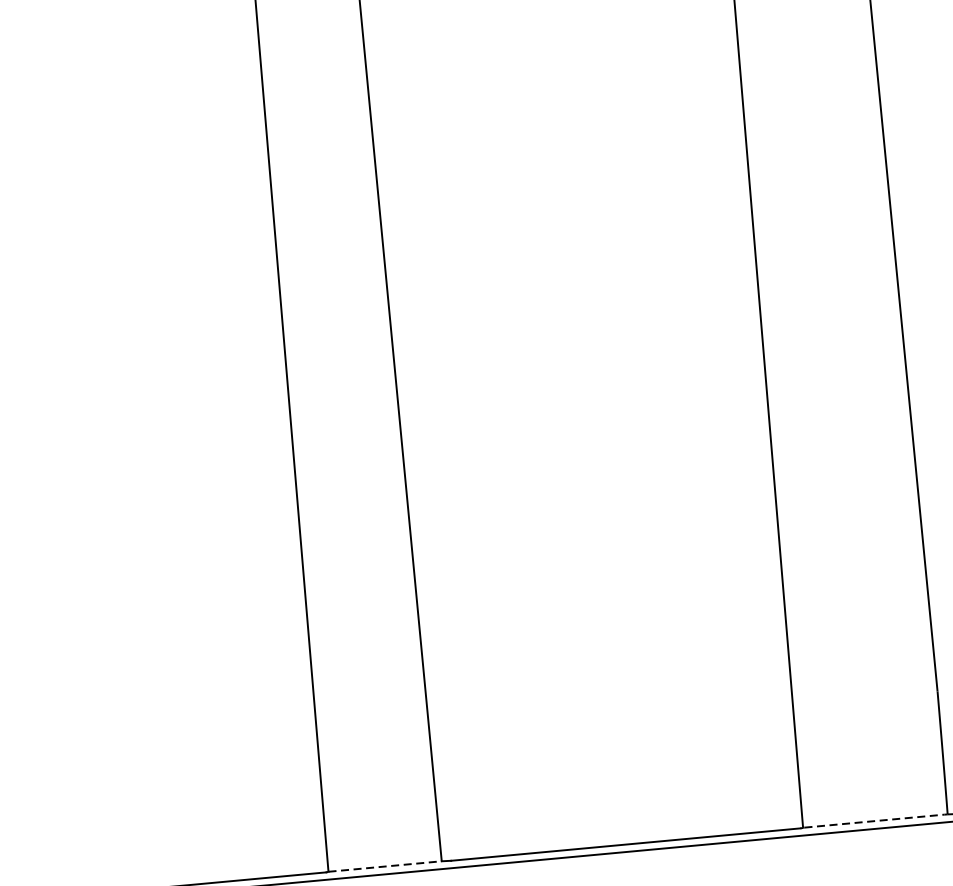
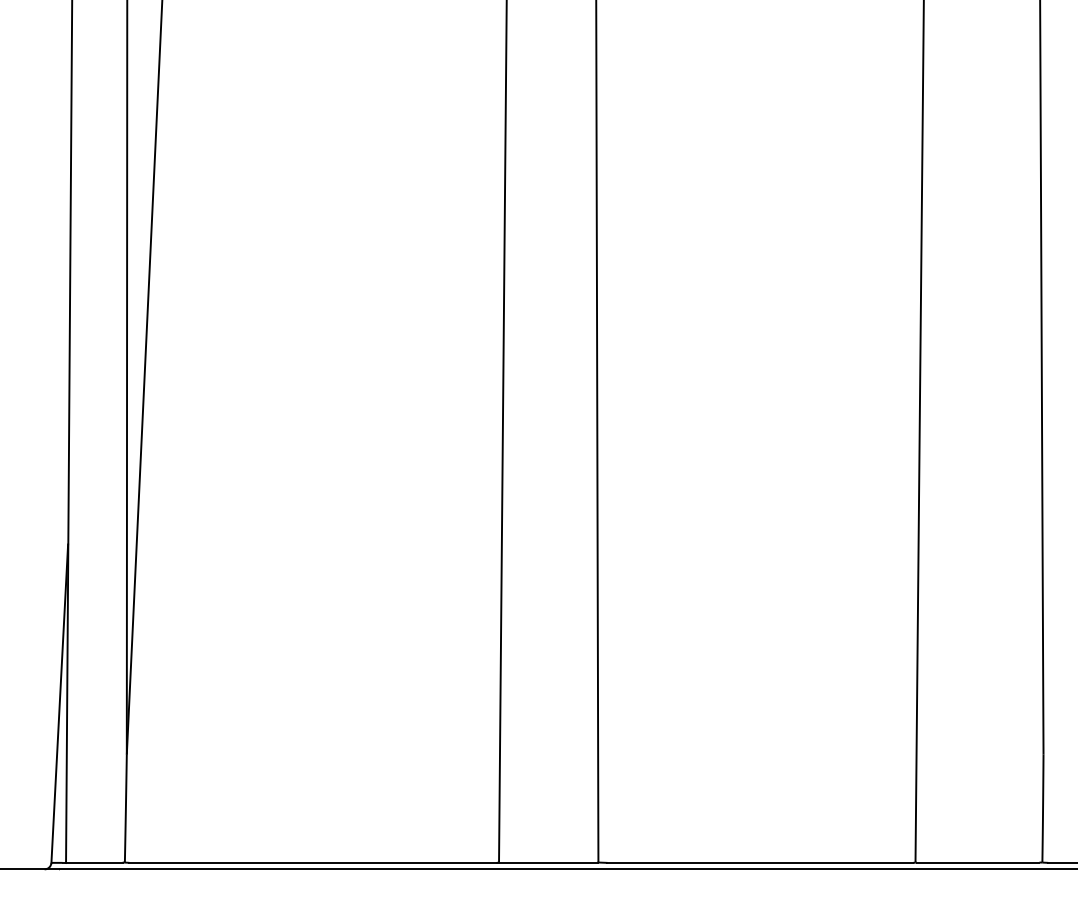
line: (874, 821) -> (978, 862), dashed -> solid
line: (384, 866) -> (548, 862), dashed -> solid

